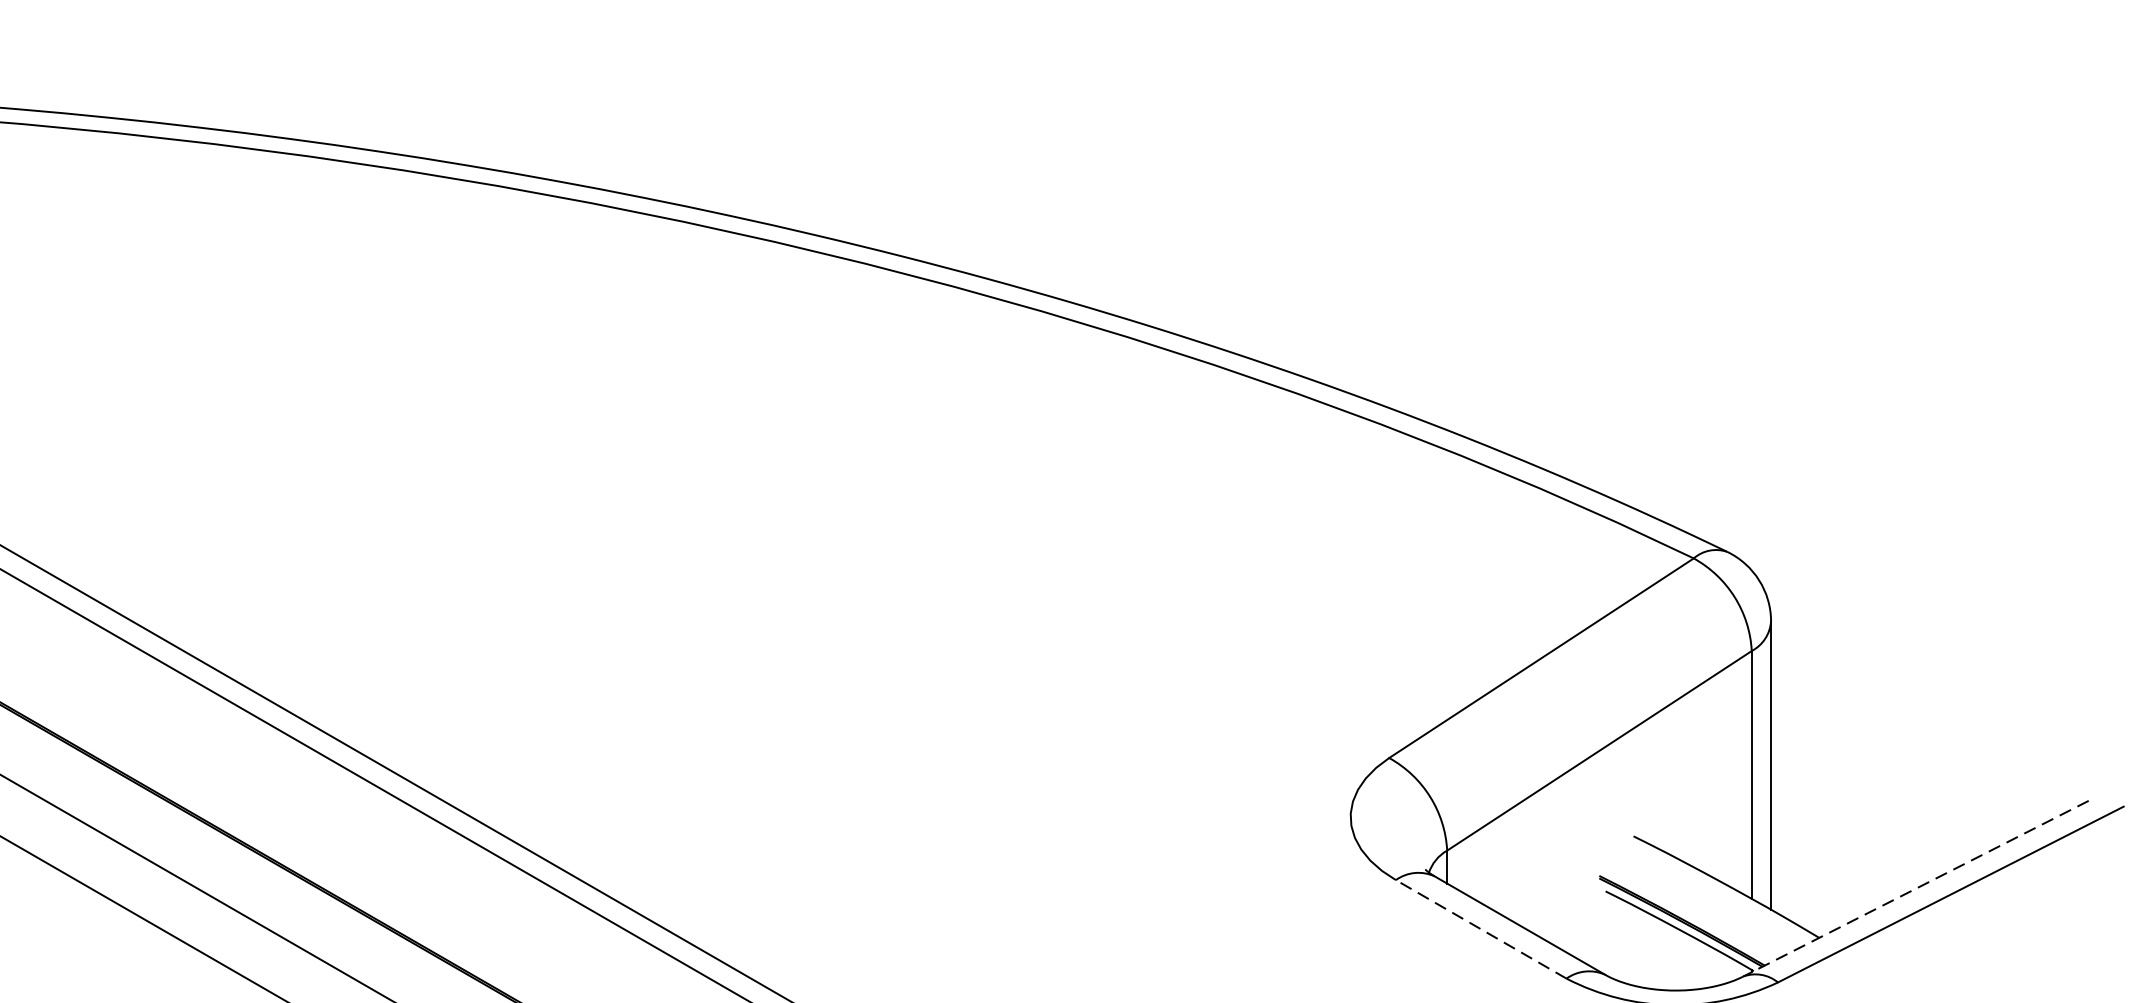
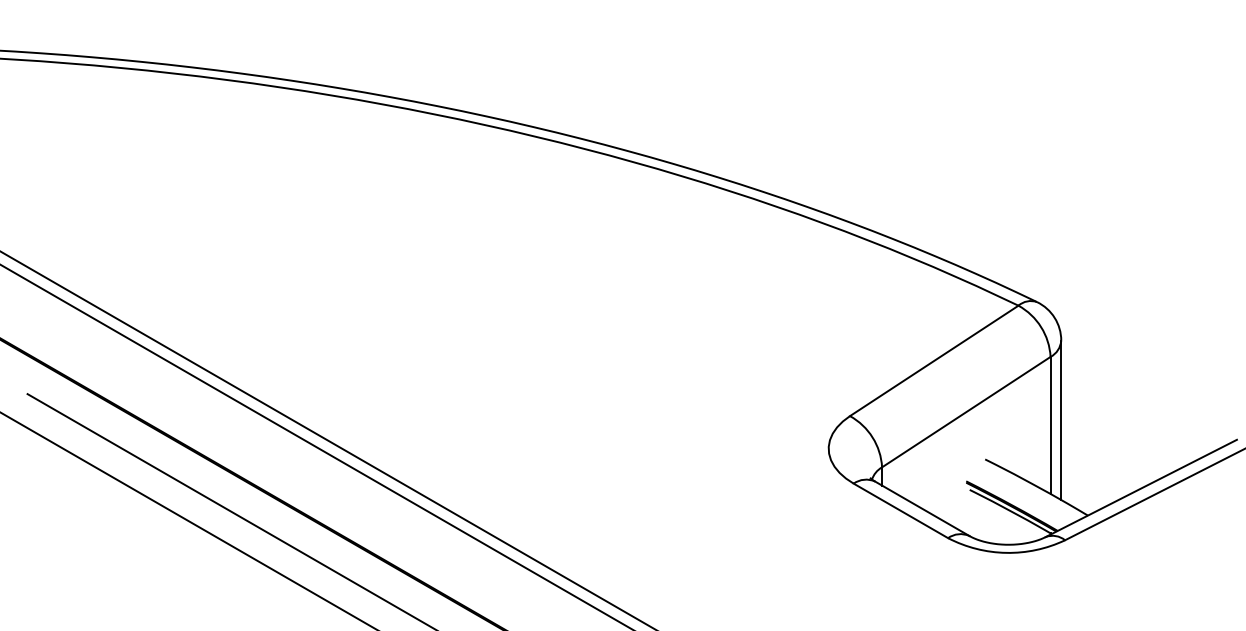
line: (1914, 888) -> (1140, 488), dashed -> solid
line: (1480, 928) -> (900, 510), dashed -> solid

